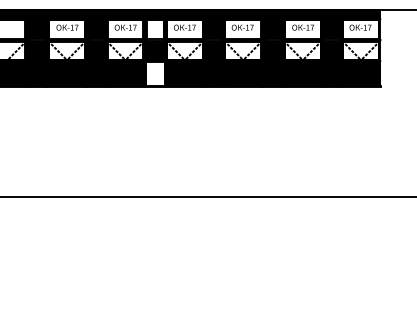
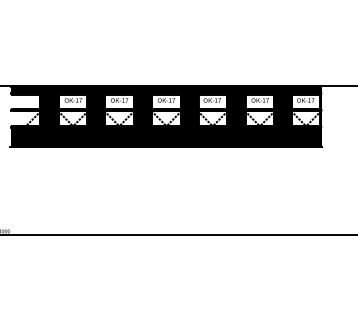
fill: (154, 28) -> (142, 101), added
fill: (154, 73) -> (142, 136), added

